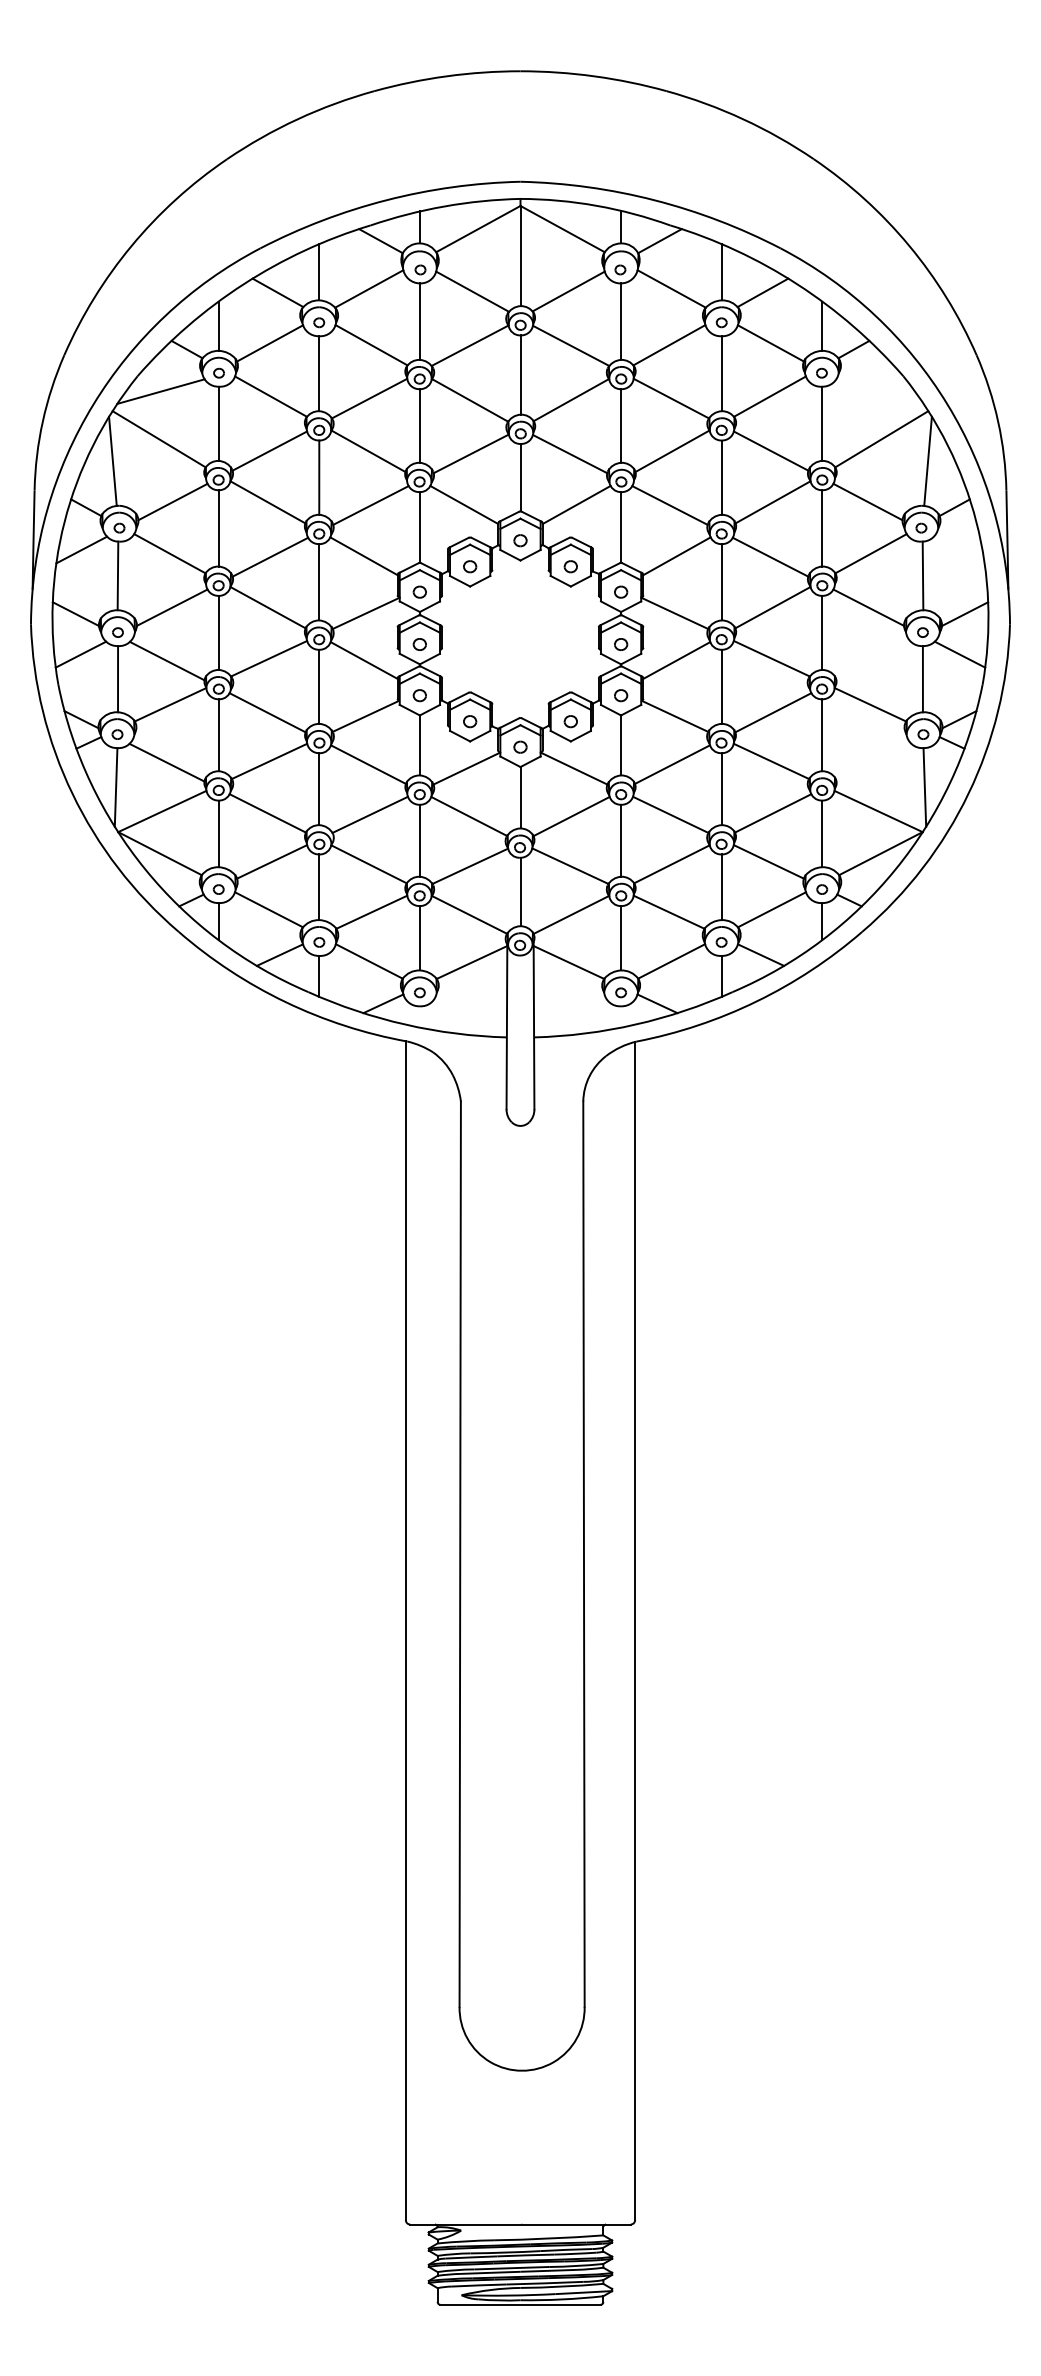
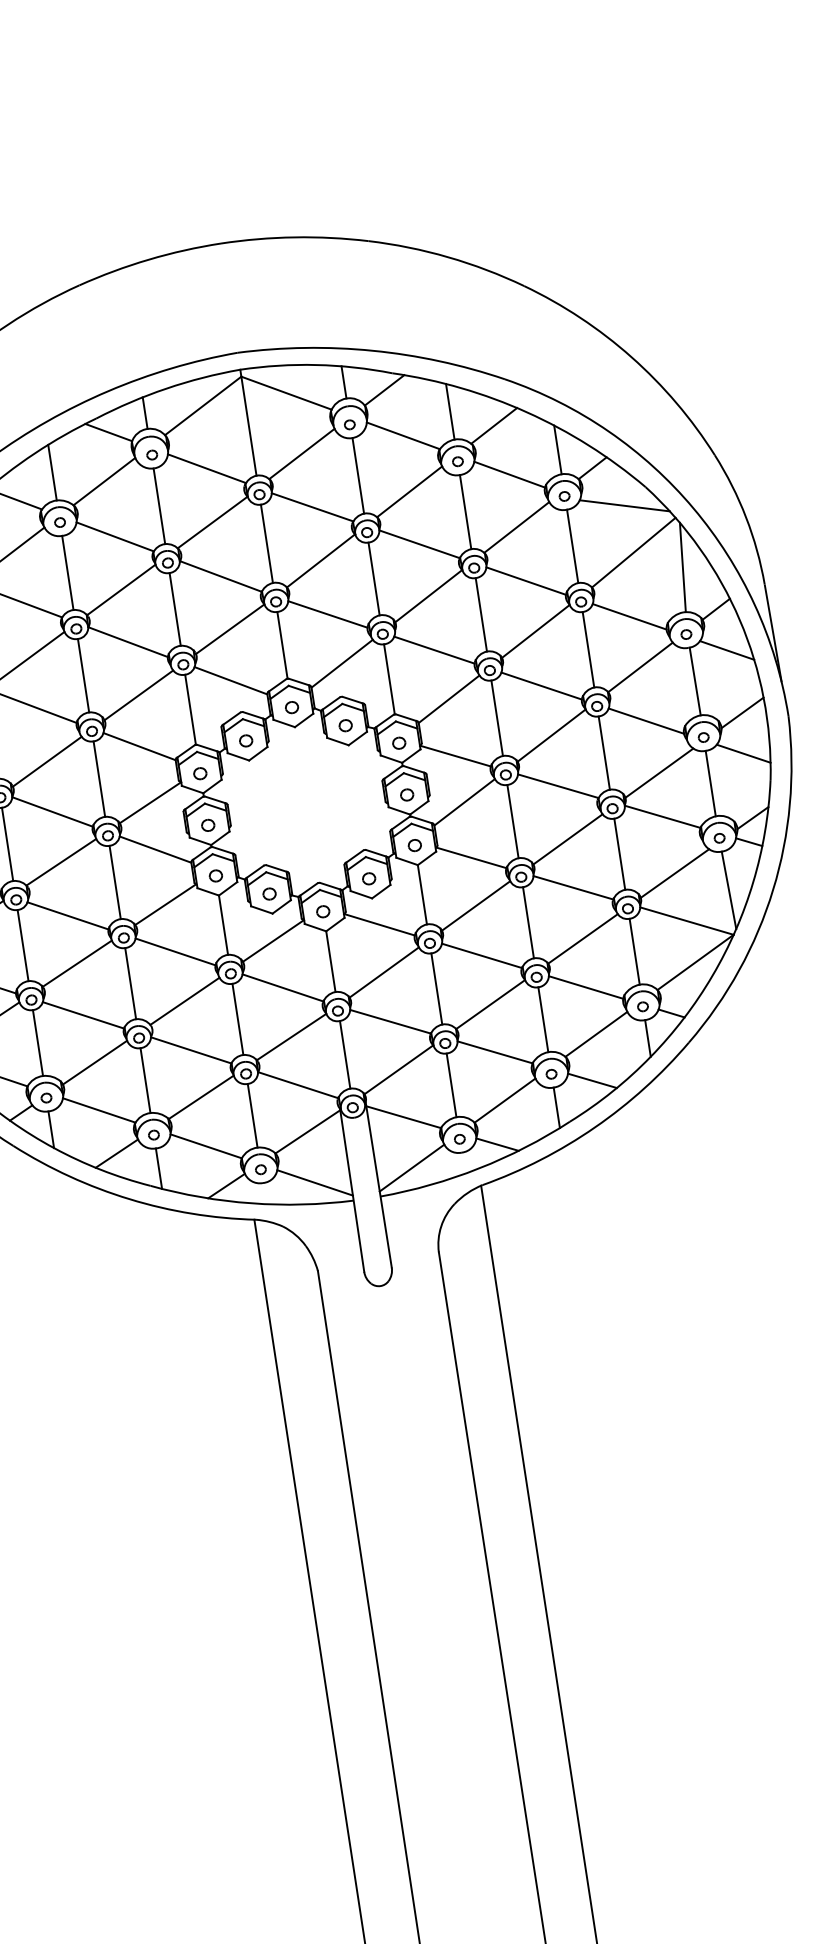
line: (879, 391) -> (624, 505), added
line: (958, 549) -> (726, 650), added
line: (873, 660) -> (659, 772), added
line: (873, 762) -> (674, 873), added
line: (471, 1013) -> (315, 1182), added
line: (569, 1013) -> (411, 1167), added

